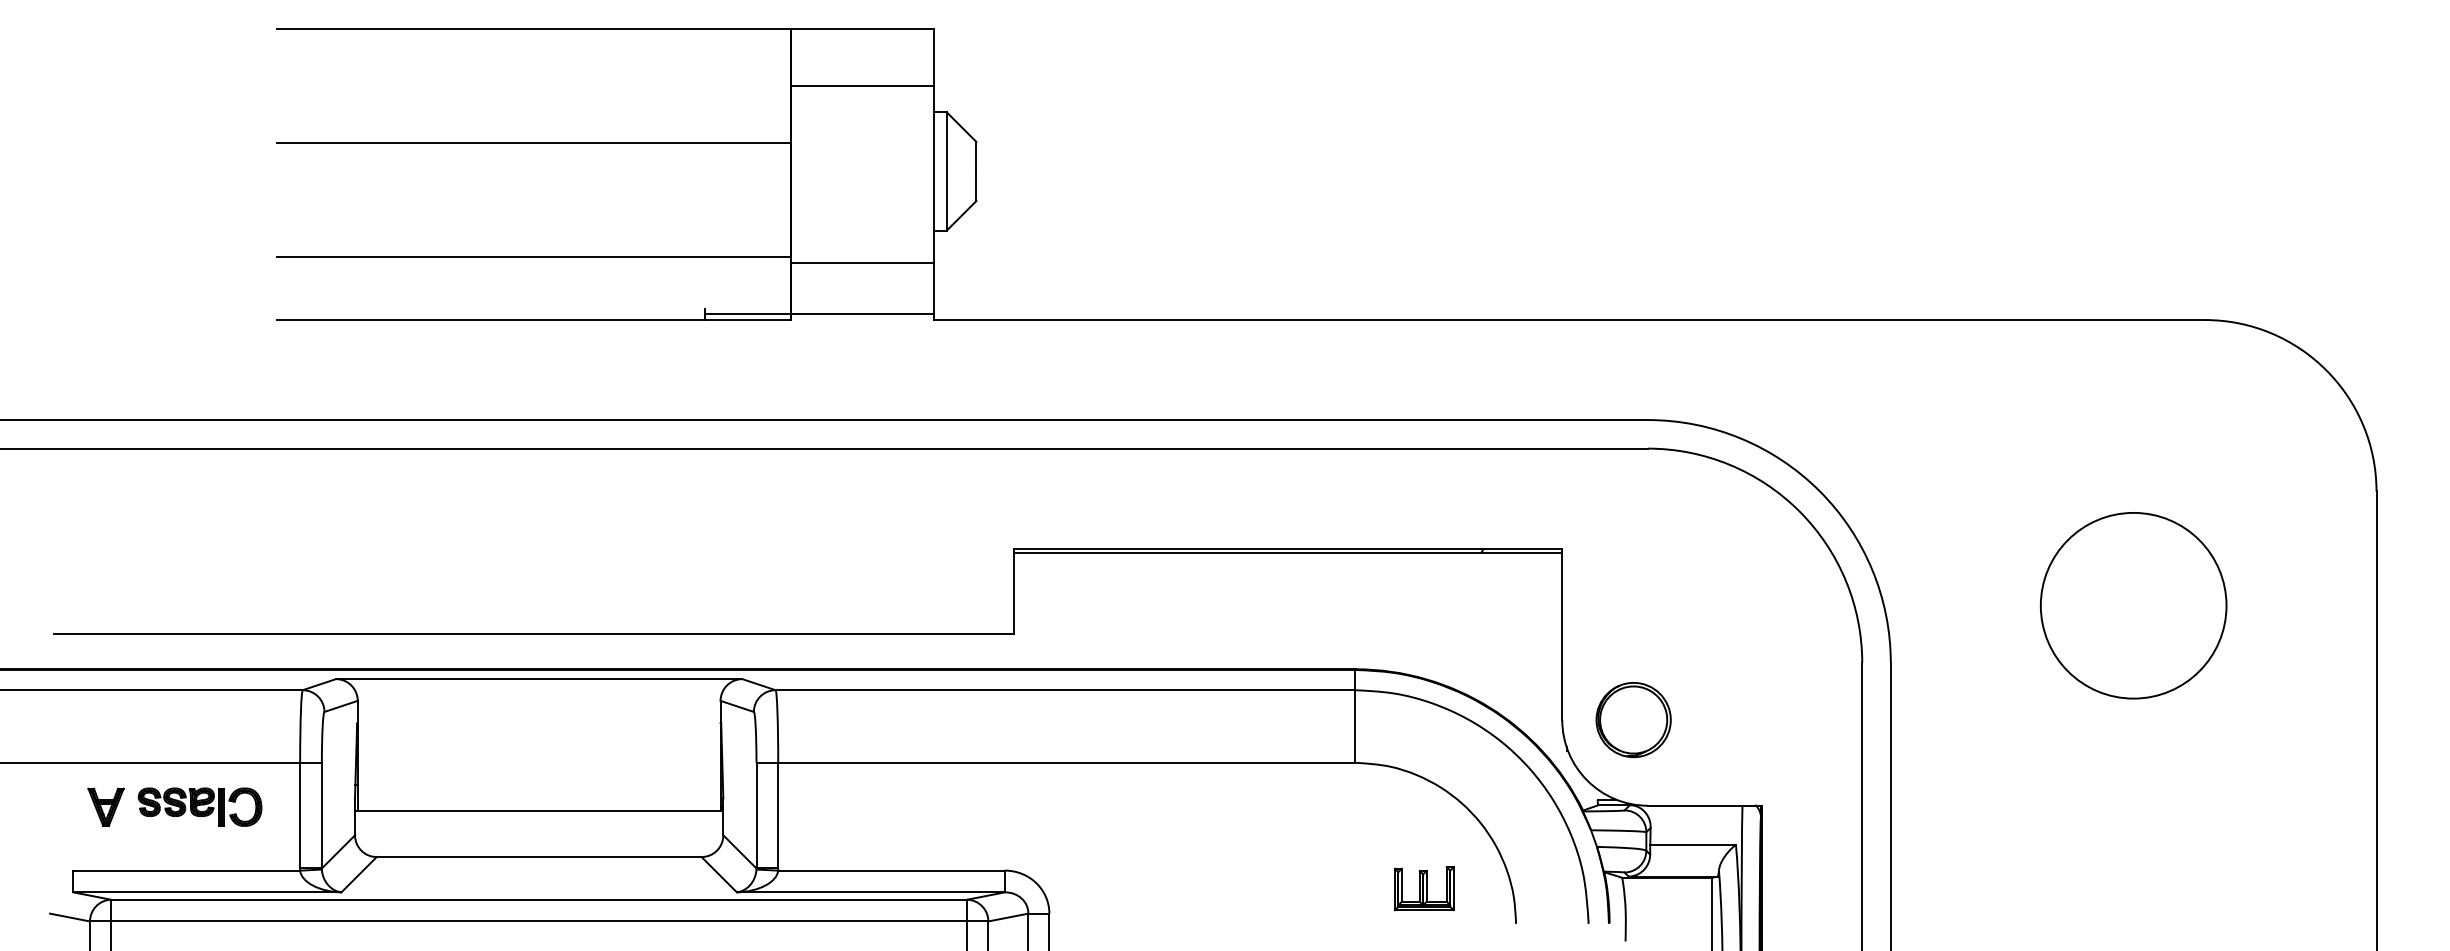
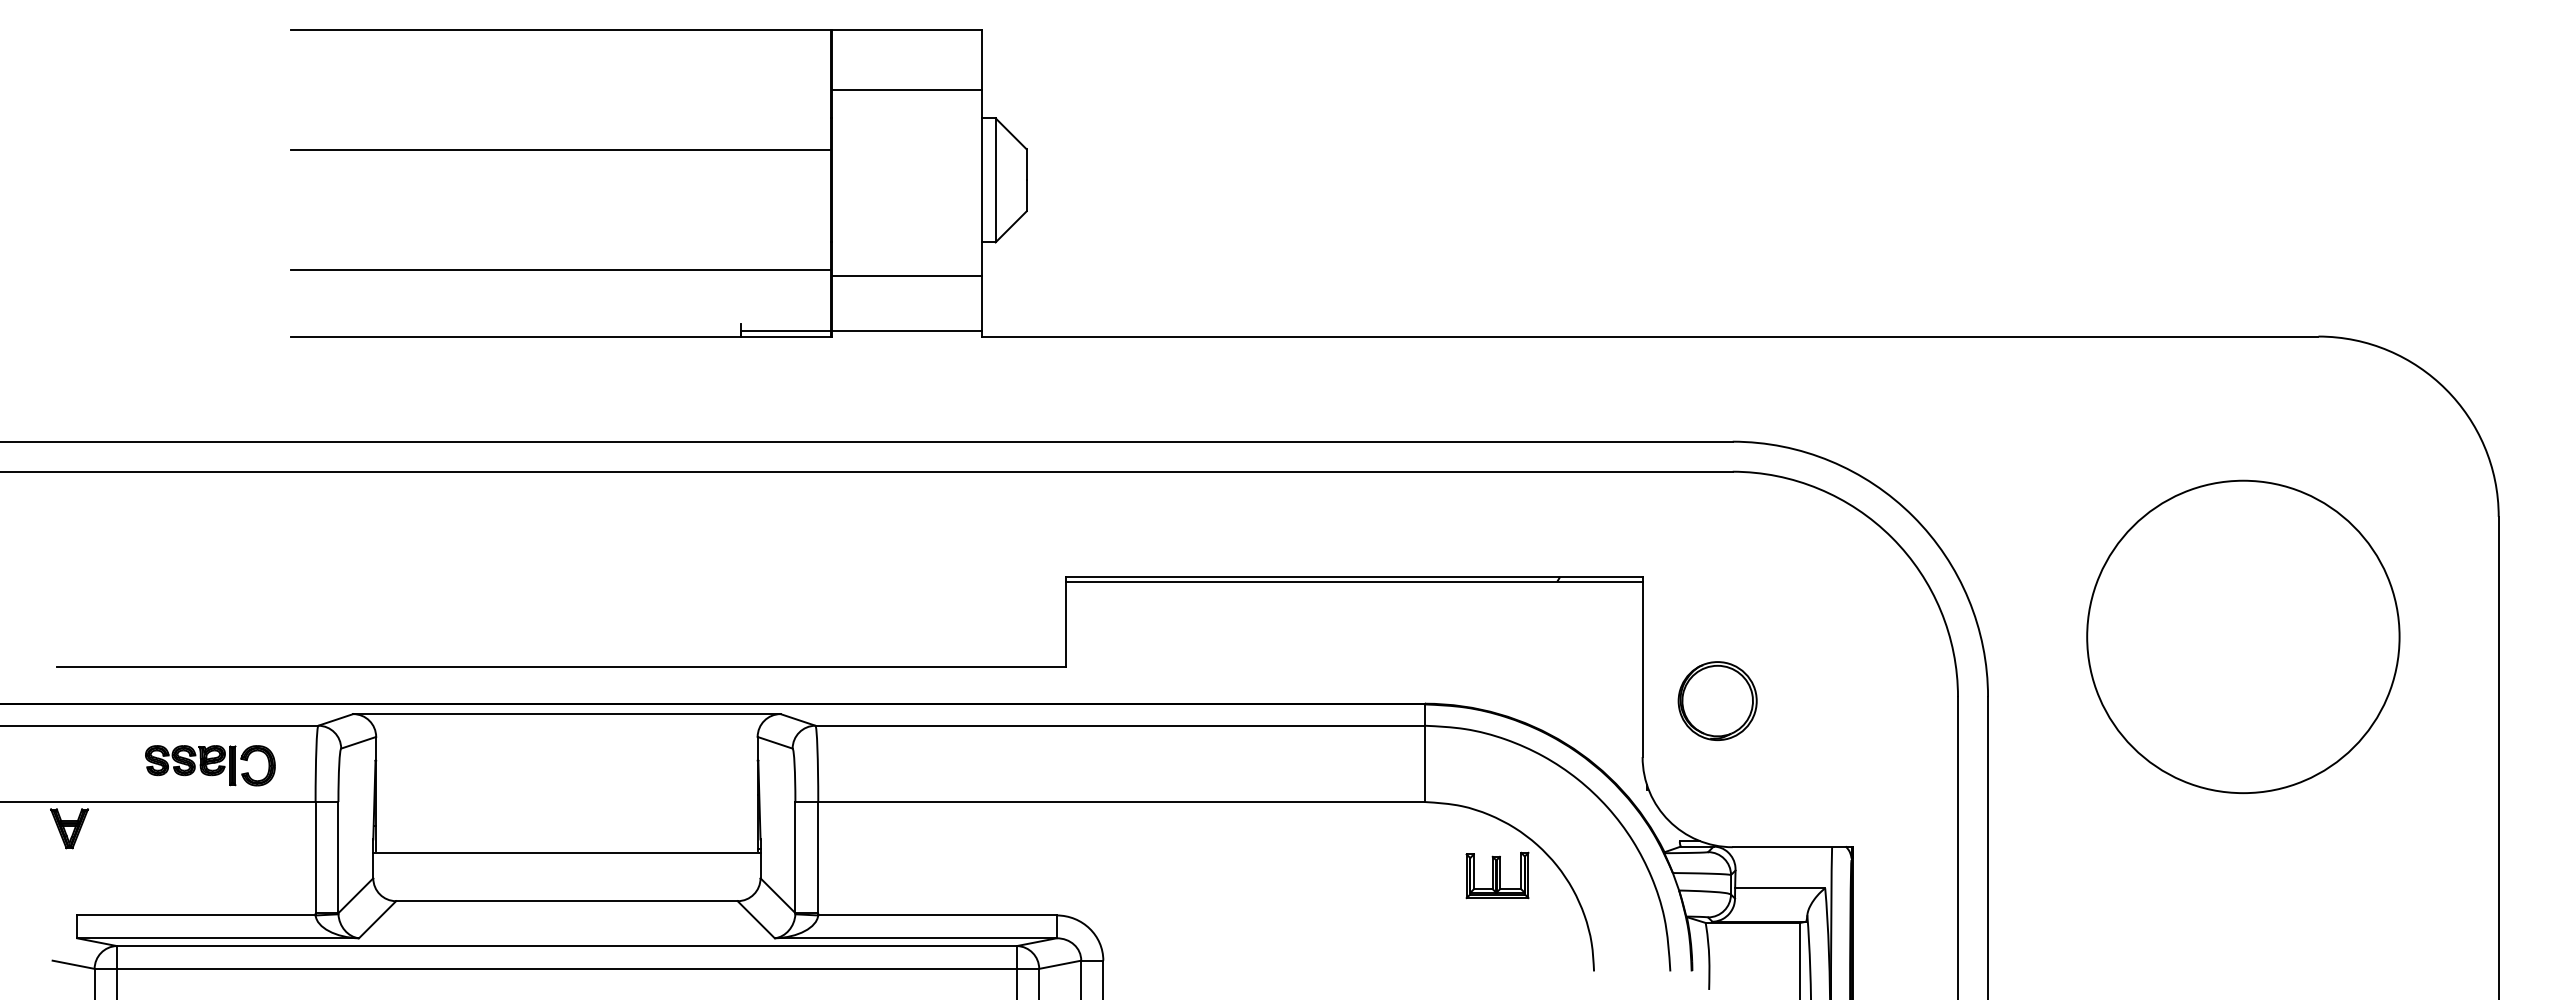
circle: (2133, 605) -> (2243, 636), size x1.6
part: (1633, 719) -> (1717, 700), moved
part: (106, 806) -> (69, 828), moved
part: (200, 806) -> (210, 765), moved
part: (1424, 888) -> (1497, 875), moved

